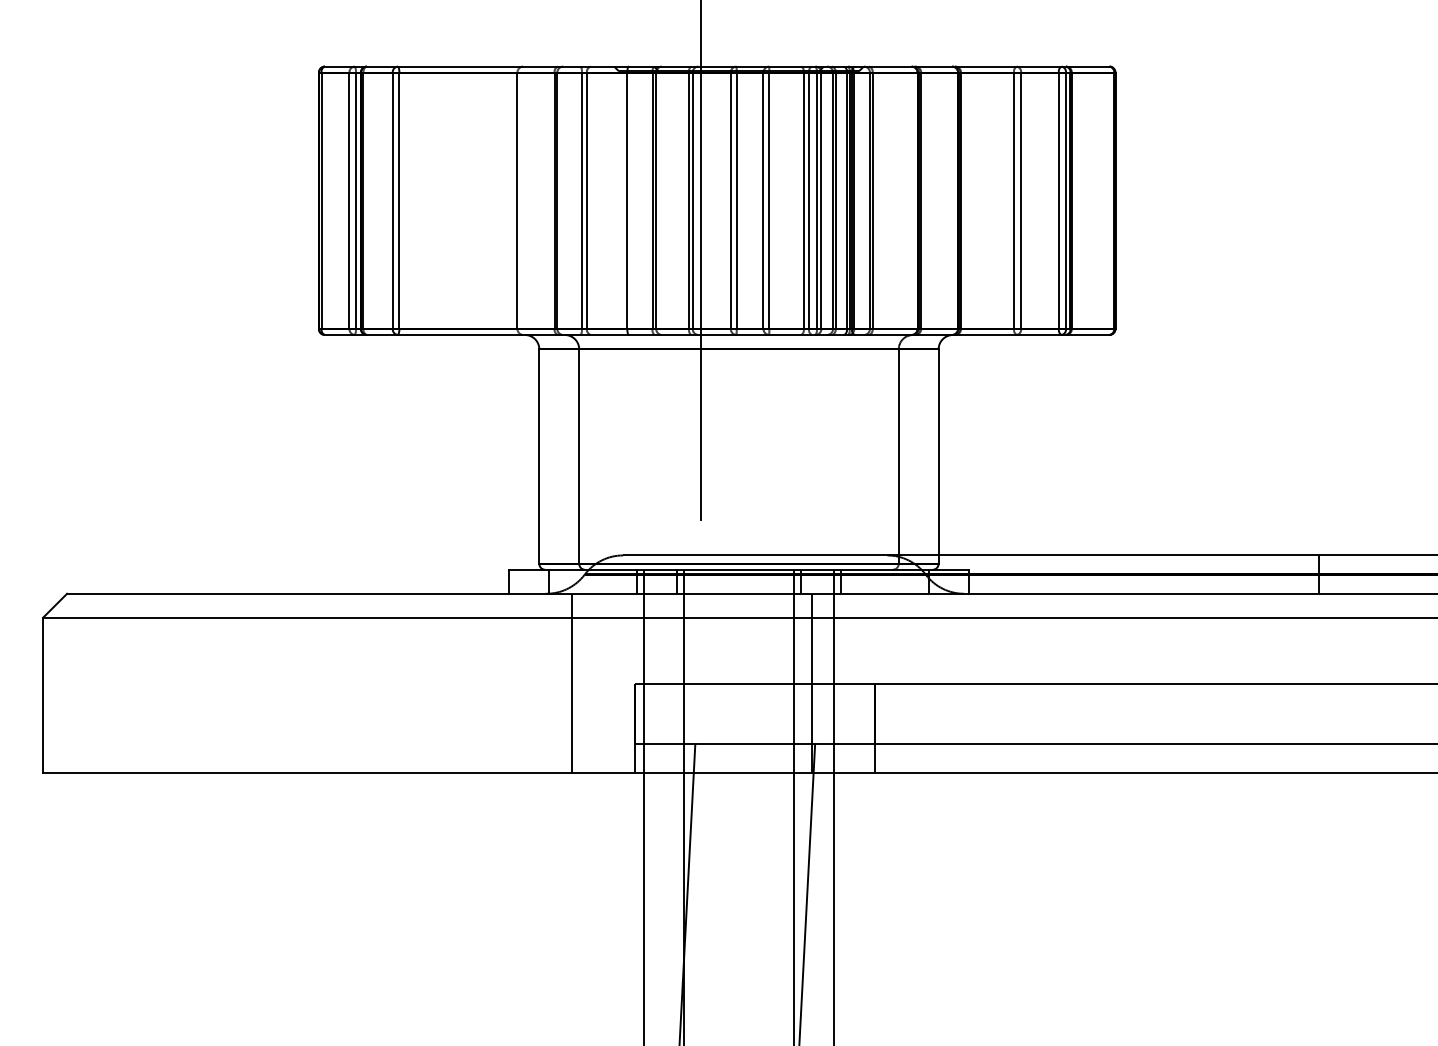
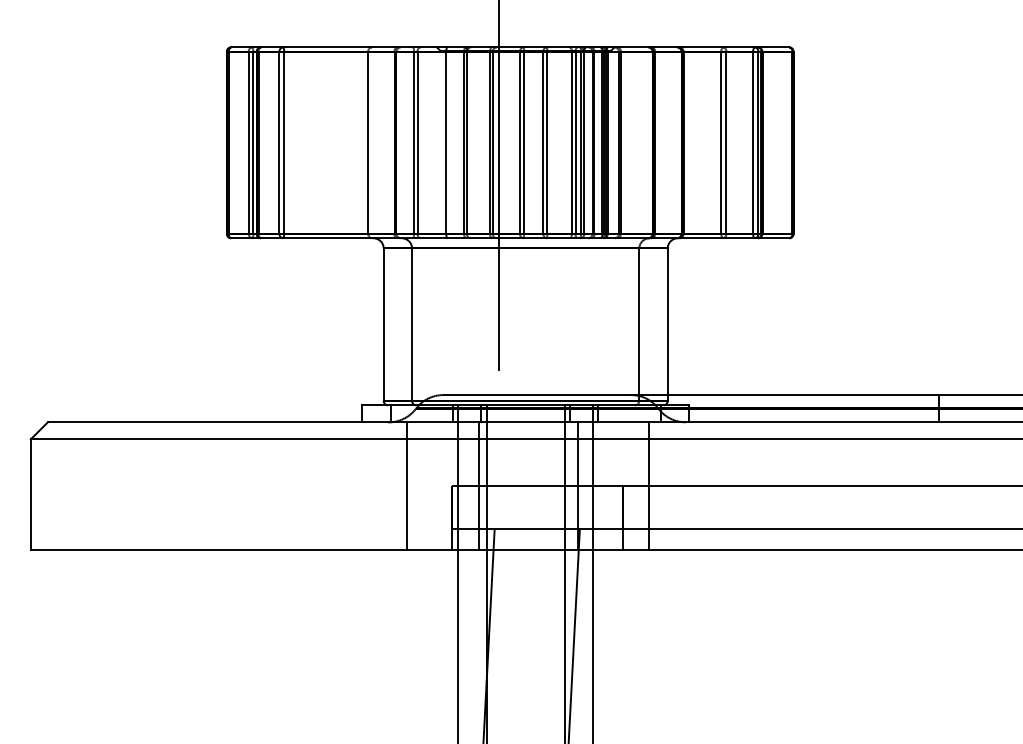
line: (673, 683) -> (479, 486), added
line: (912, 683) -> (649, 486), added

